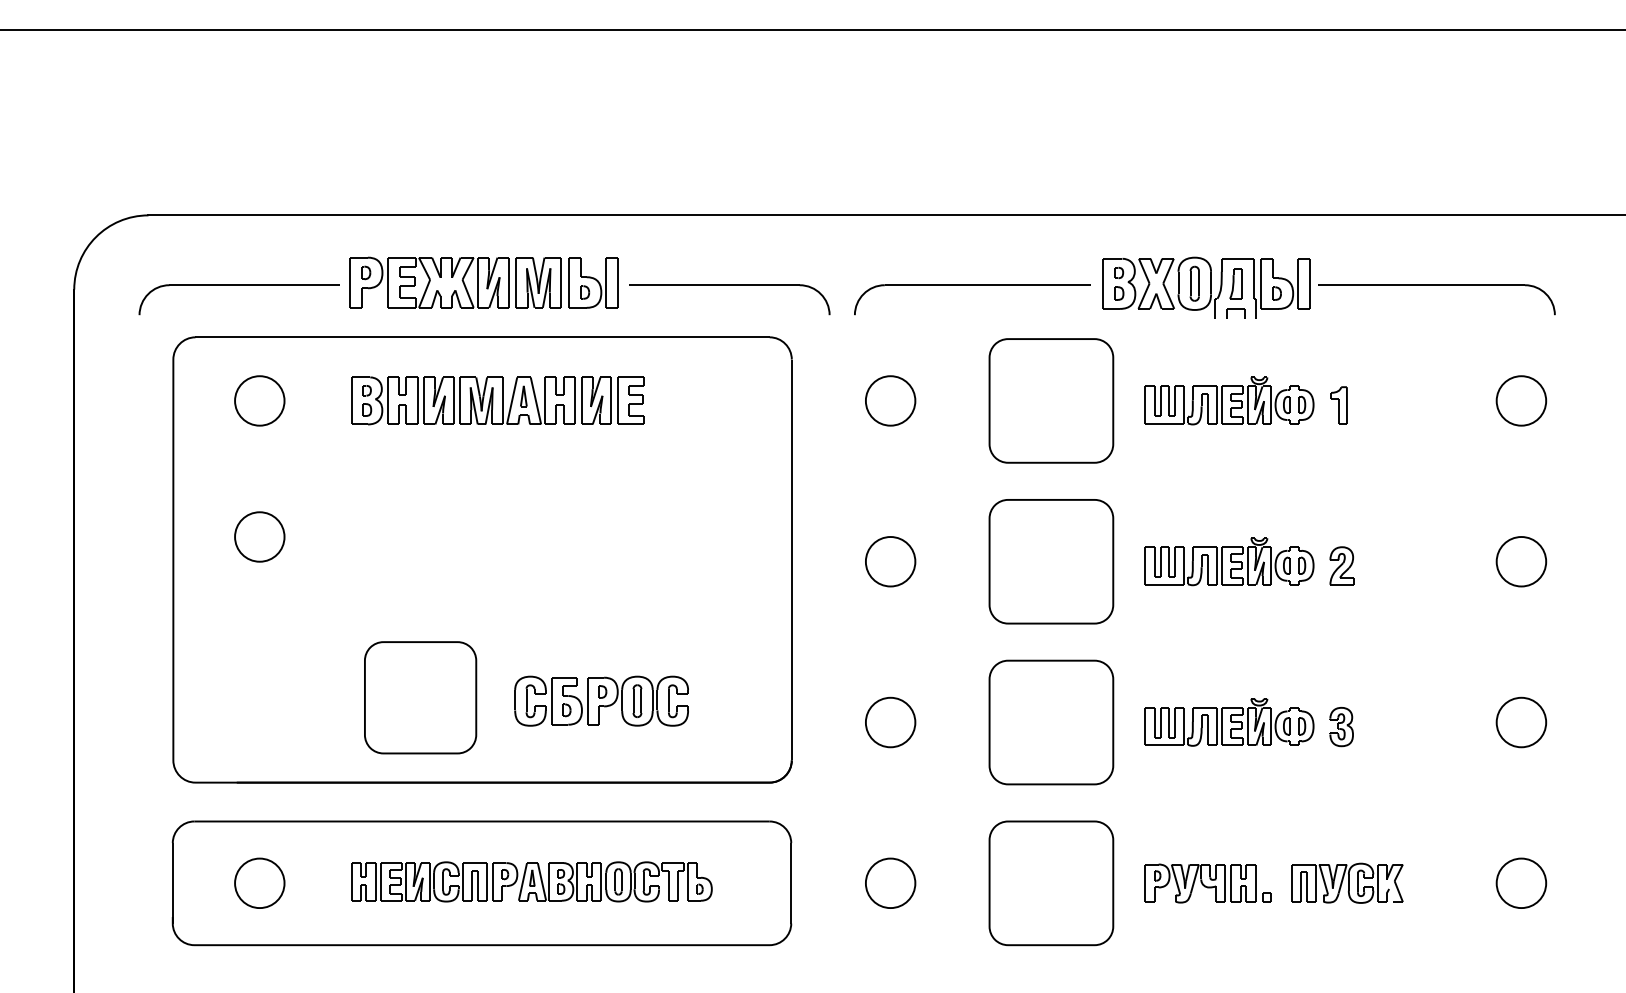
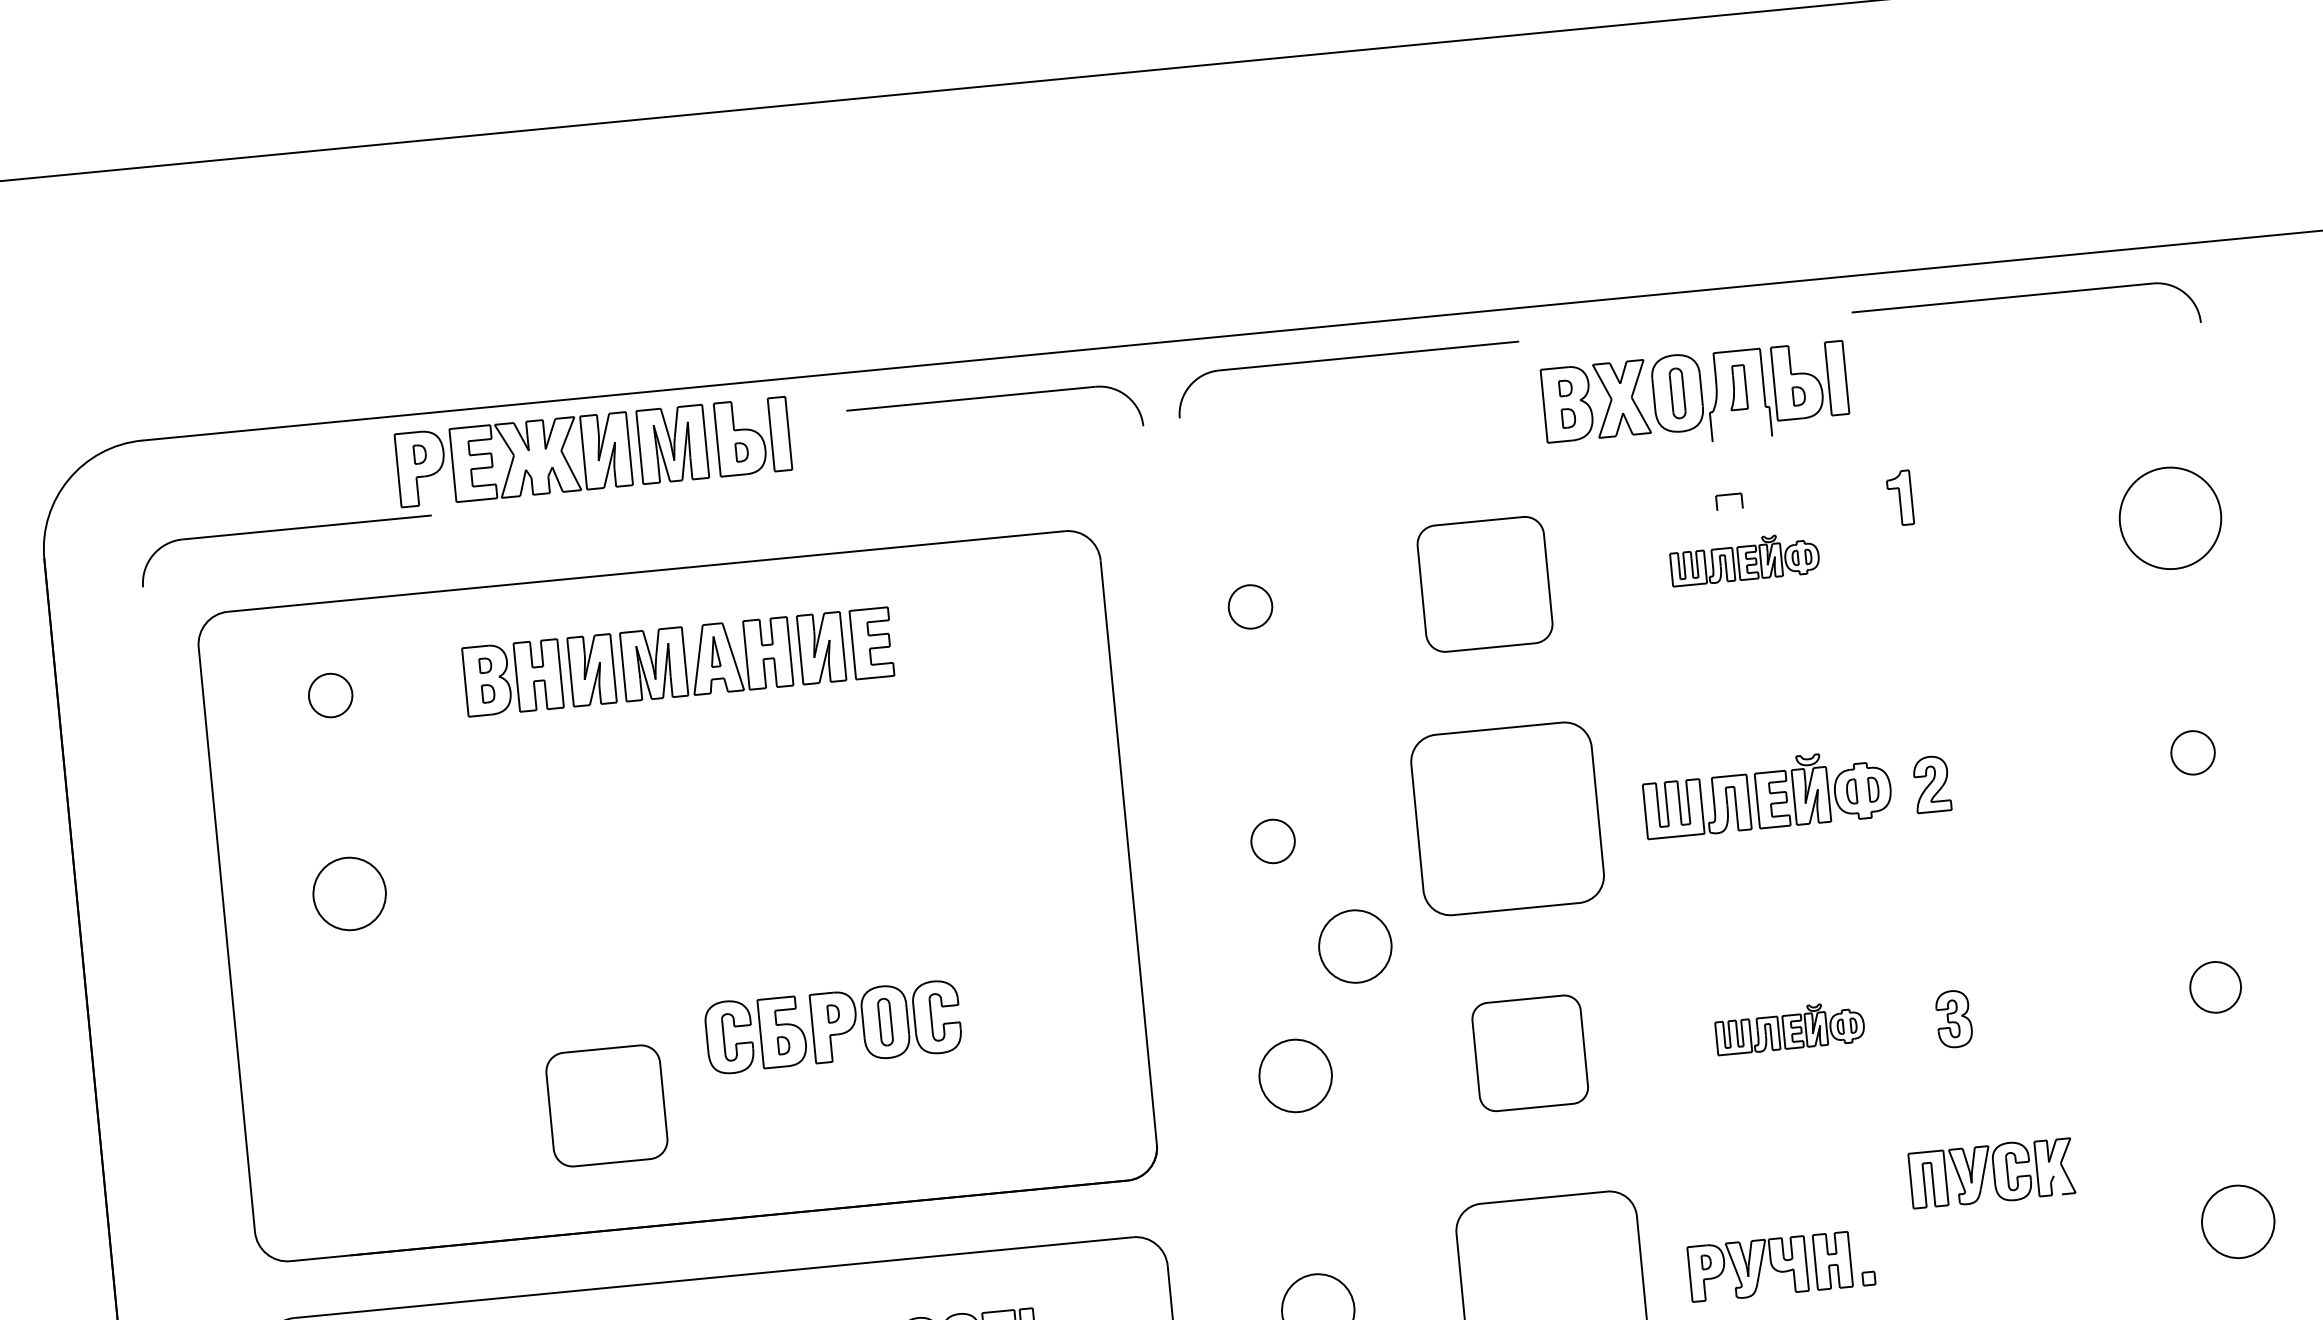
part: (483, 282) -> (592, 451), moved
part: (729, 285) -> (993, 397), moved
part: (972, 285) -> (1347, 358), moved
part: (1436, 285) -> (2024, 296), moved
part: (1235, 313) -> (1728, 501), moved
circle: (259, 400) -> (330, 694), size x0.6
circle: (890, 400) -> (1250, 606), size x0.6
part: (1051, 400) -> (1485, 583), size x0.7
part: (1229, 400) -> (1744, 558), size x0.6
circle: (1521, 400) -> (2170, 517), size x1.4
part: (1338, 405) -> (1899, 498), moved
circle: (890, 561) -> (1272, 841), size x0.6
circle: (1521, 561) -> (2193, 752), size x0.6
circle: (939, 638) -> (1355, 946), added
part: (420, 697) -> (606, 1105), size x0.7
part: (601, 700) -> (832, 1026), moved
part: (1051, 722) -> (1530, 1053), size x0.6
part: (1229, 722) -> (1789, 1028), size x0.6
circle: (1521, 722) -> (2215, 987), size x0.7
part: (1347, 882) -> (1992, 1172), moved

